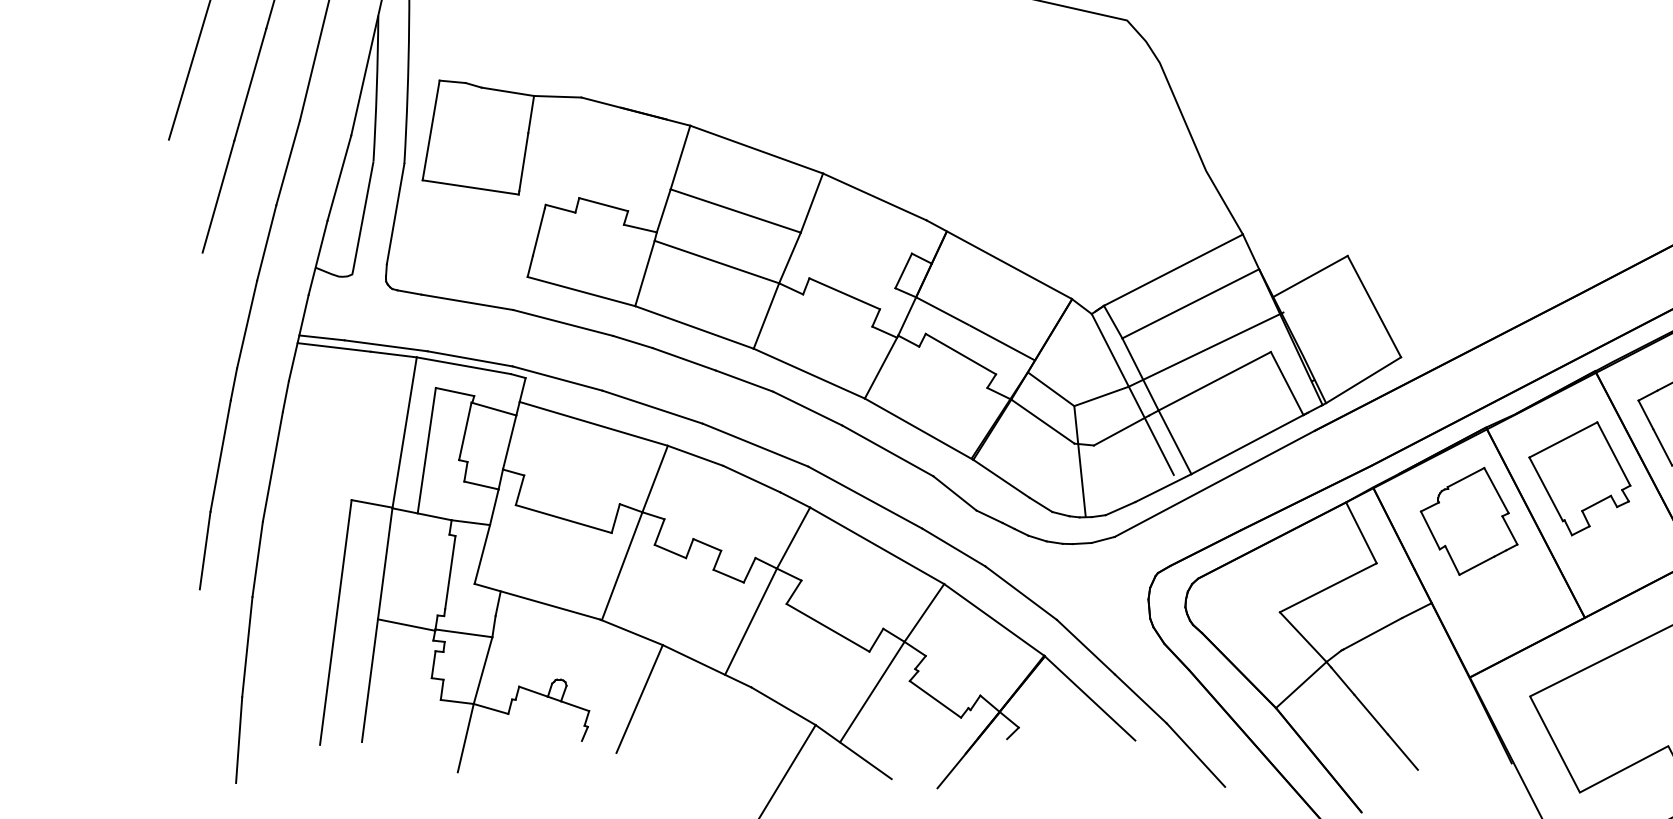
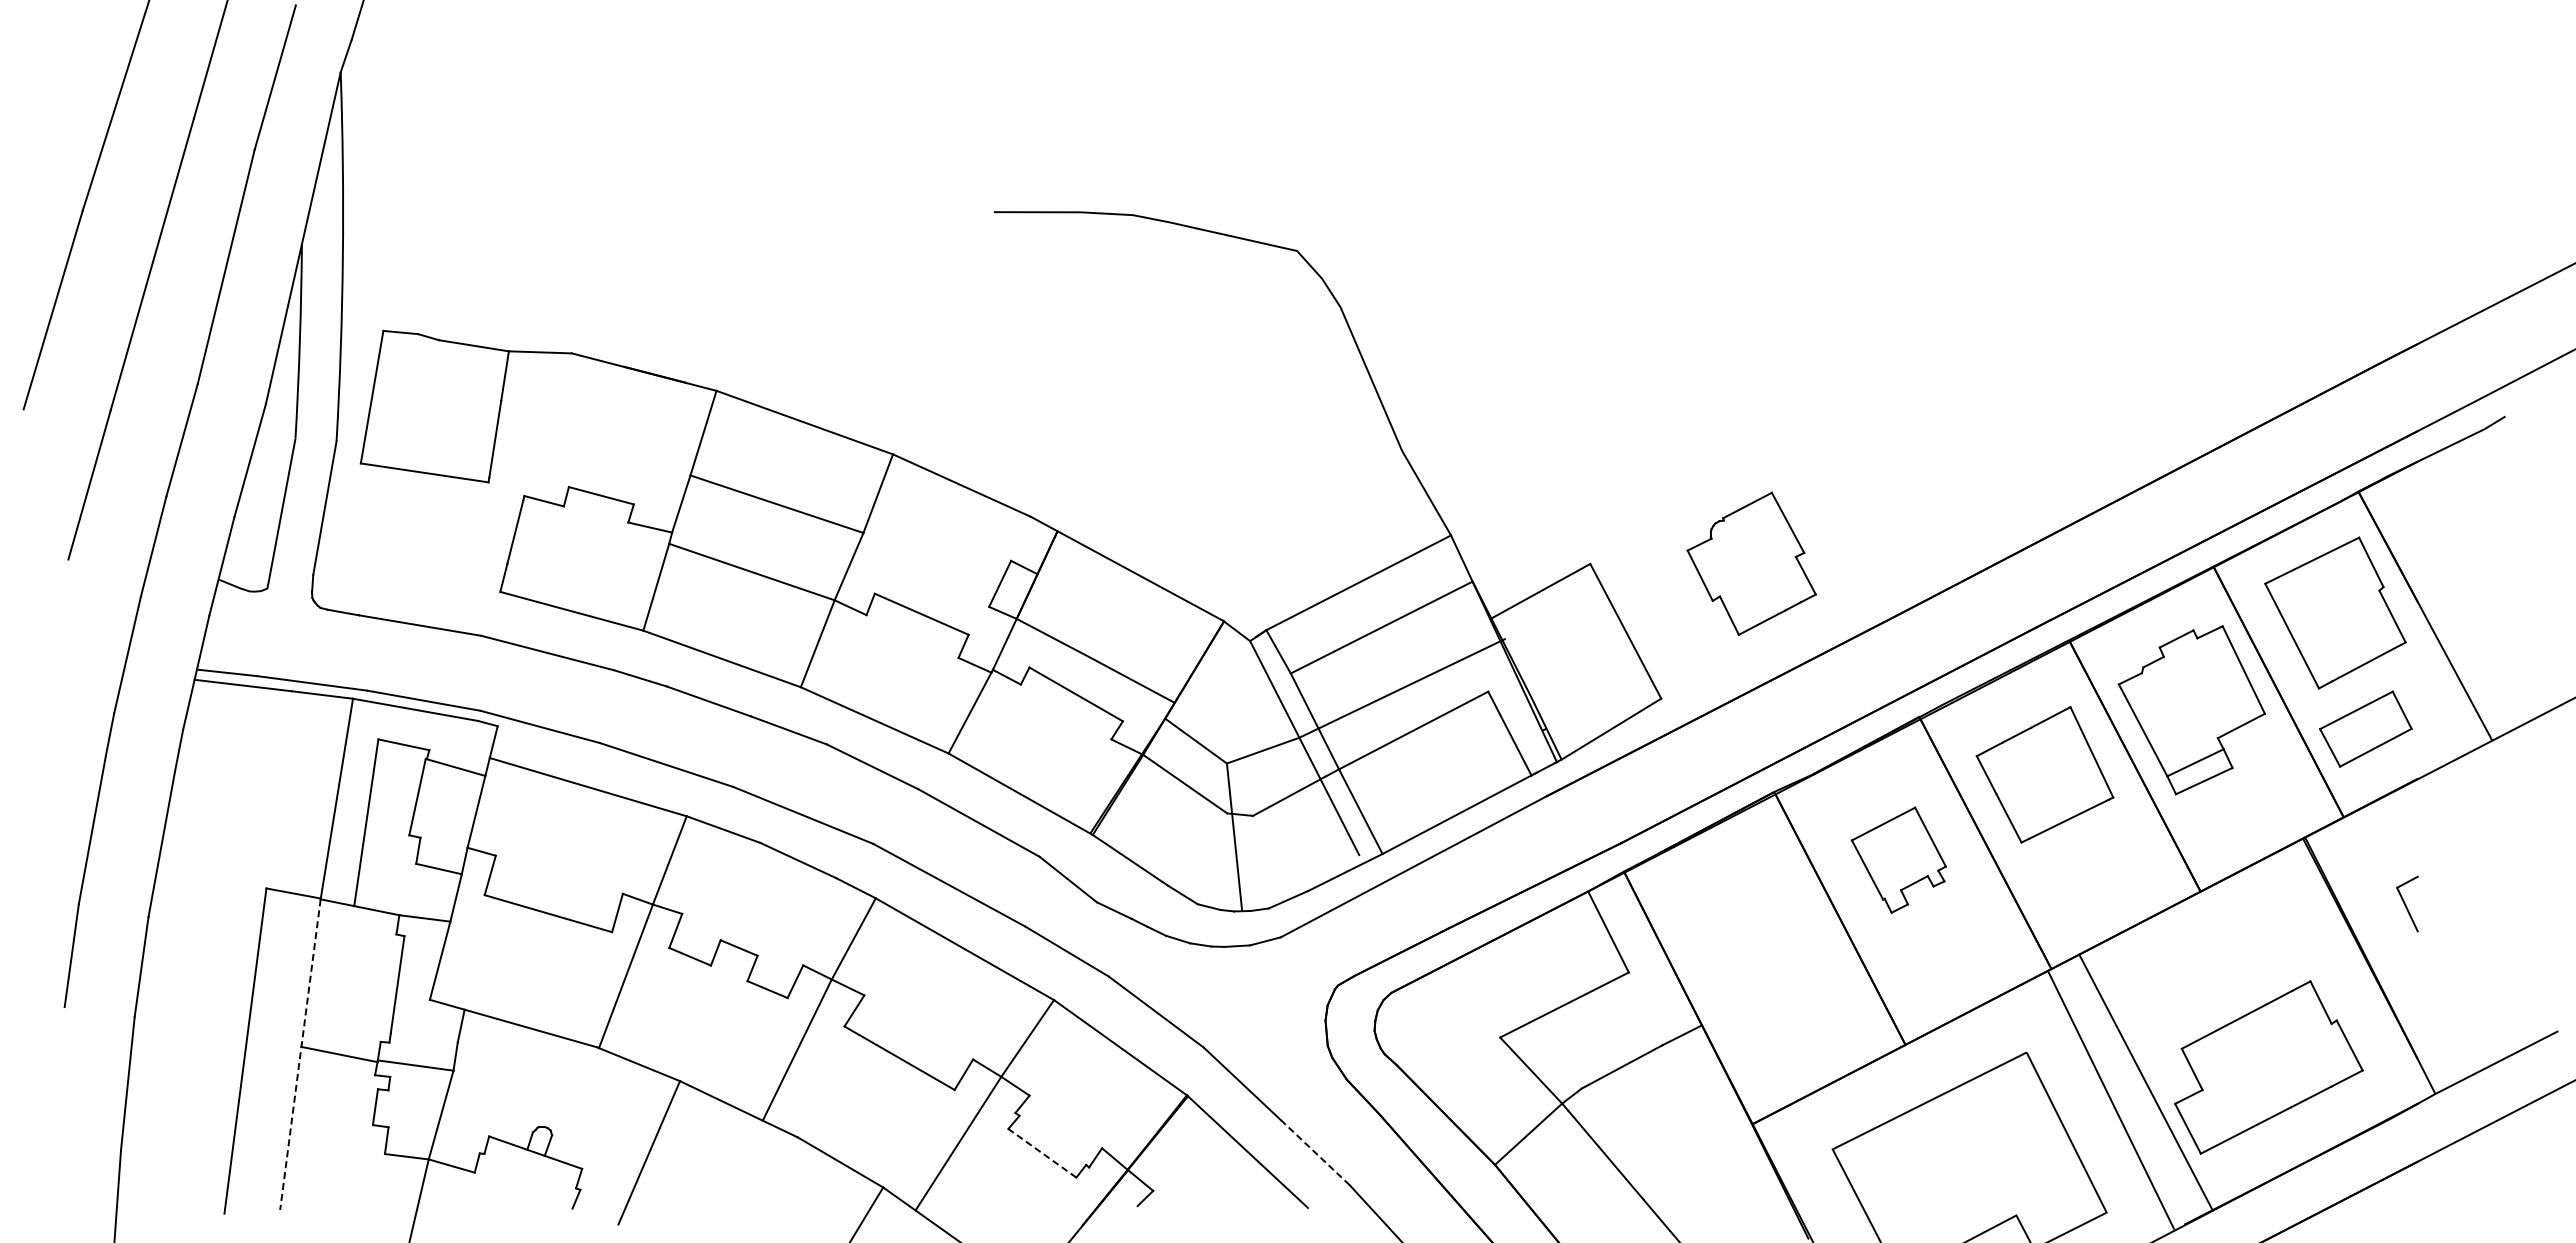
part: (1579, 479) -> (1898, 860), size x0.7
part: (1468, 521) -> (1751, 563), moved
line: (377, 625) -> (300, 1054), solid -> dashed
line: (1140, 698) -> (1314, 1152), solid -> dashed
line: (935, 699) -> (1042, 1153), solid -> dashed

